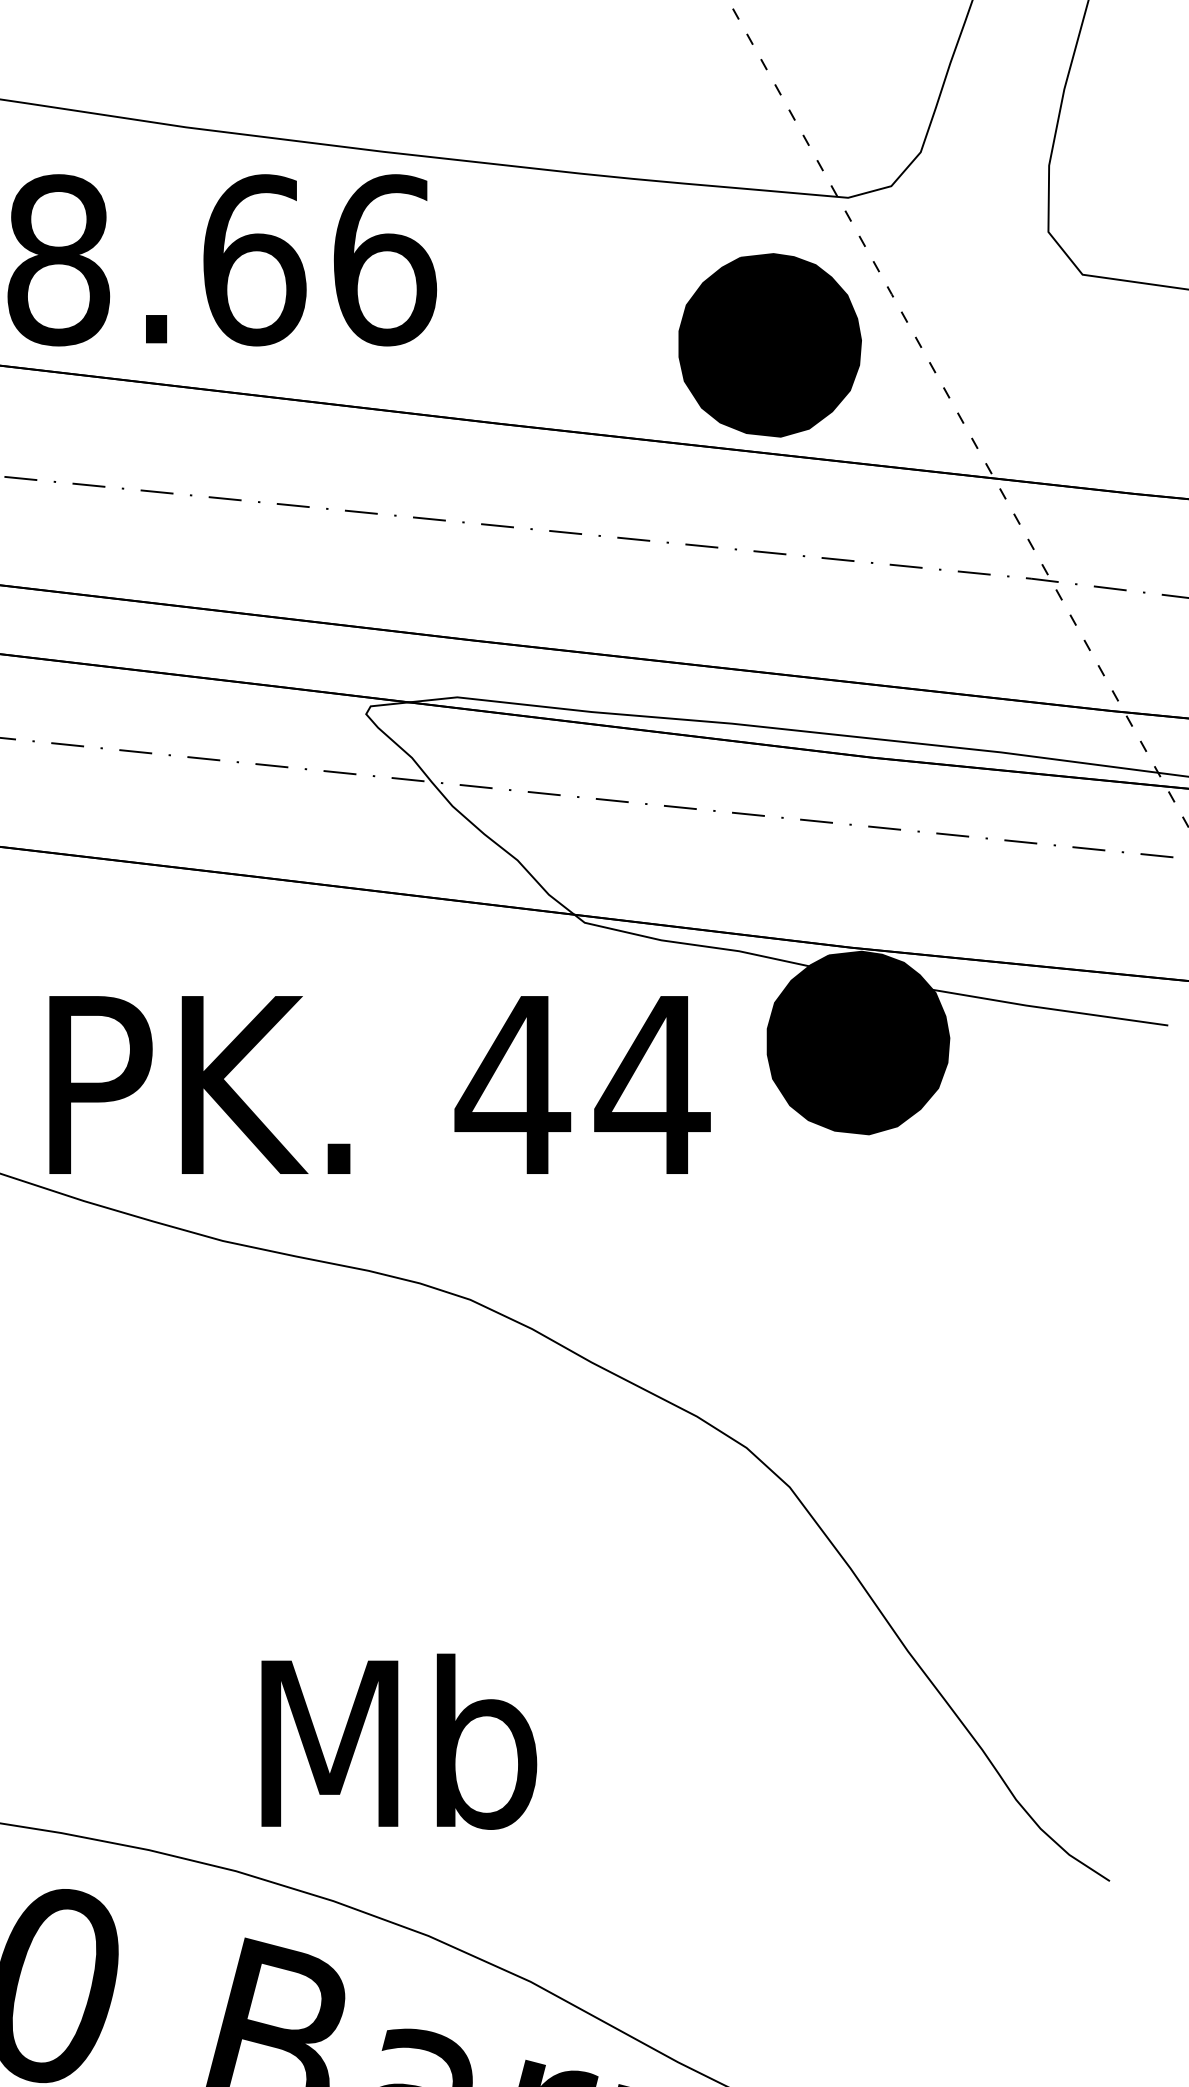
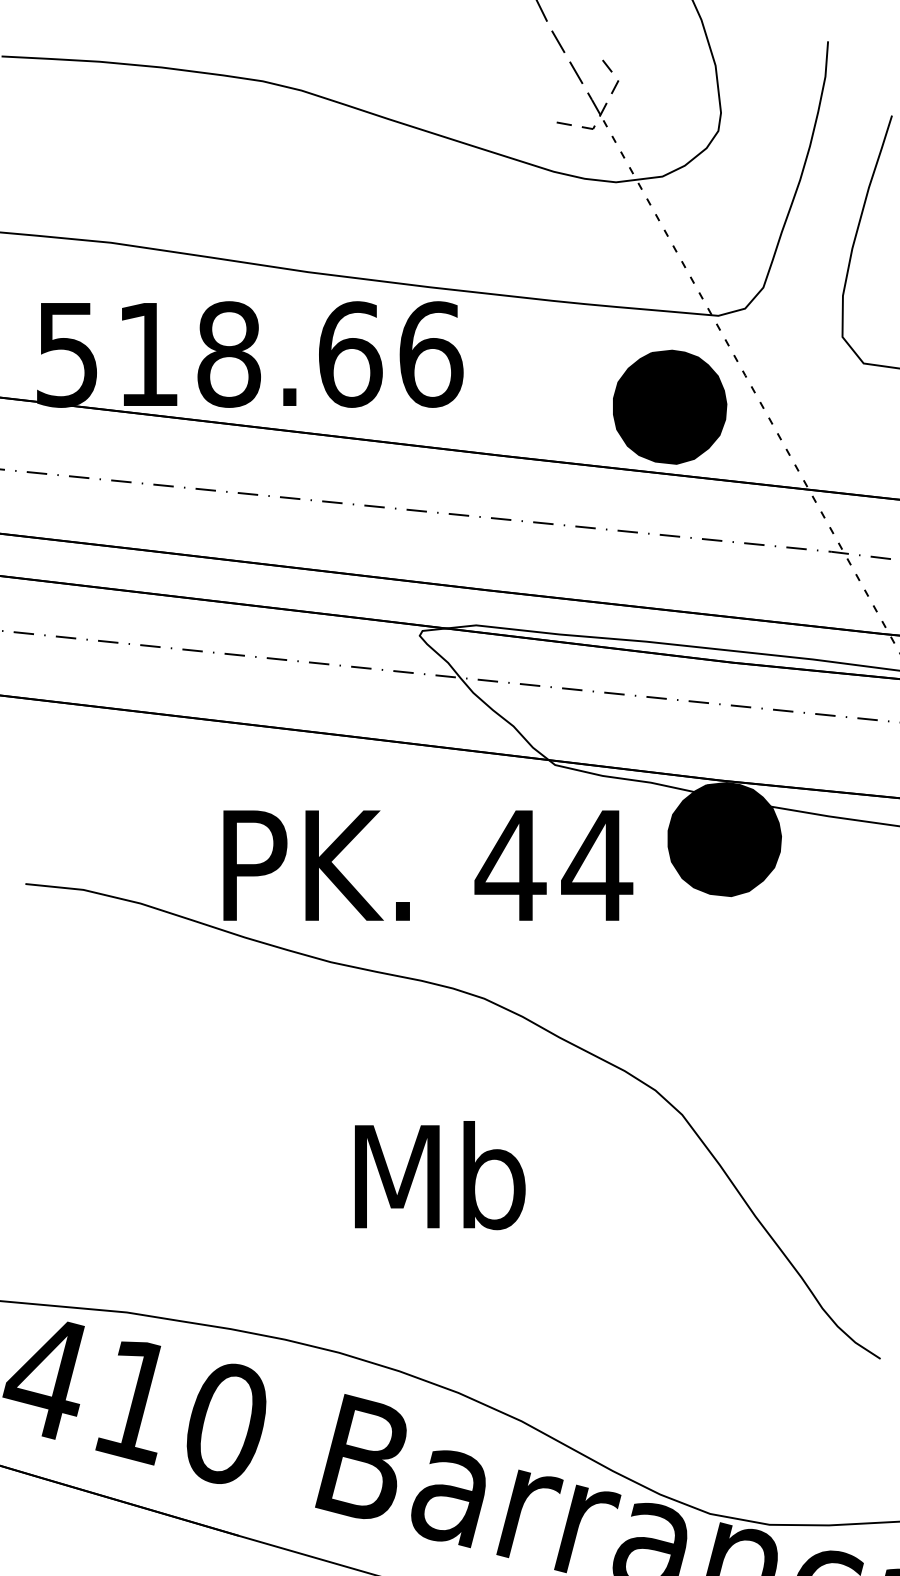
text: (399, 1741) -> (440, 1175), moved

